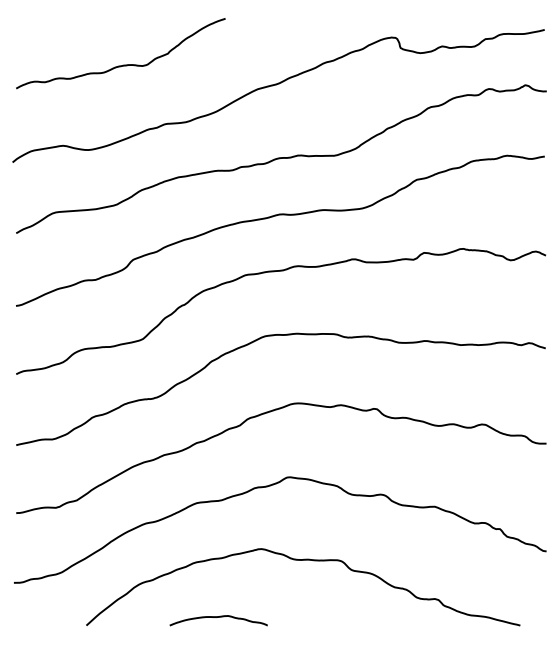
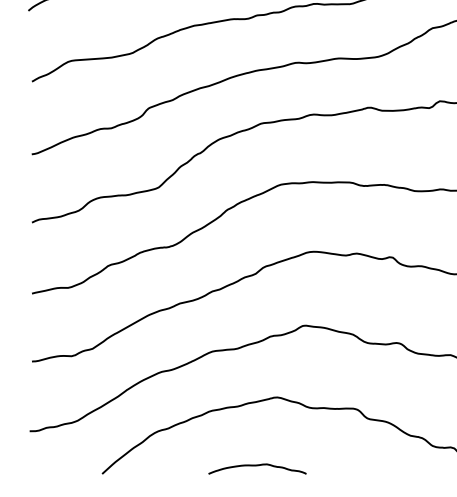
curve: (218, 617) -> (257, 465), moved

